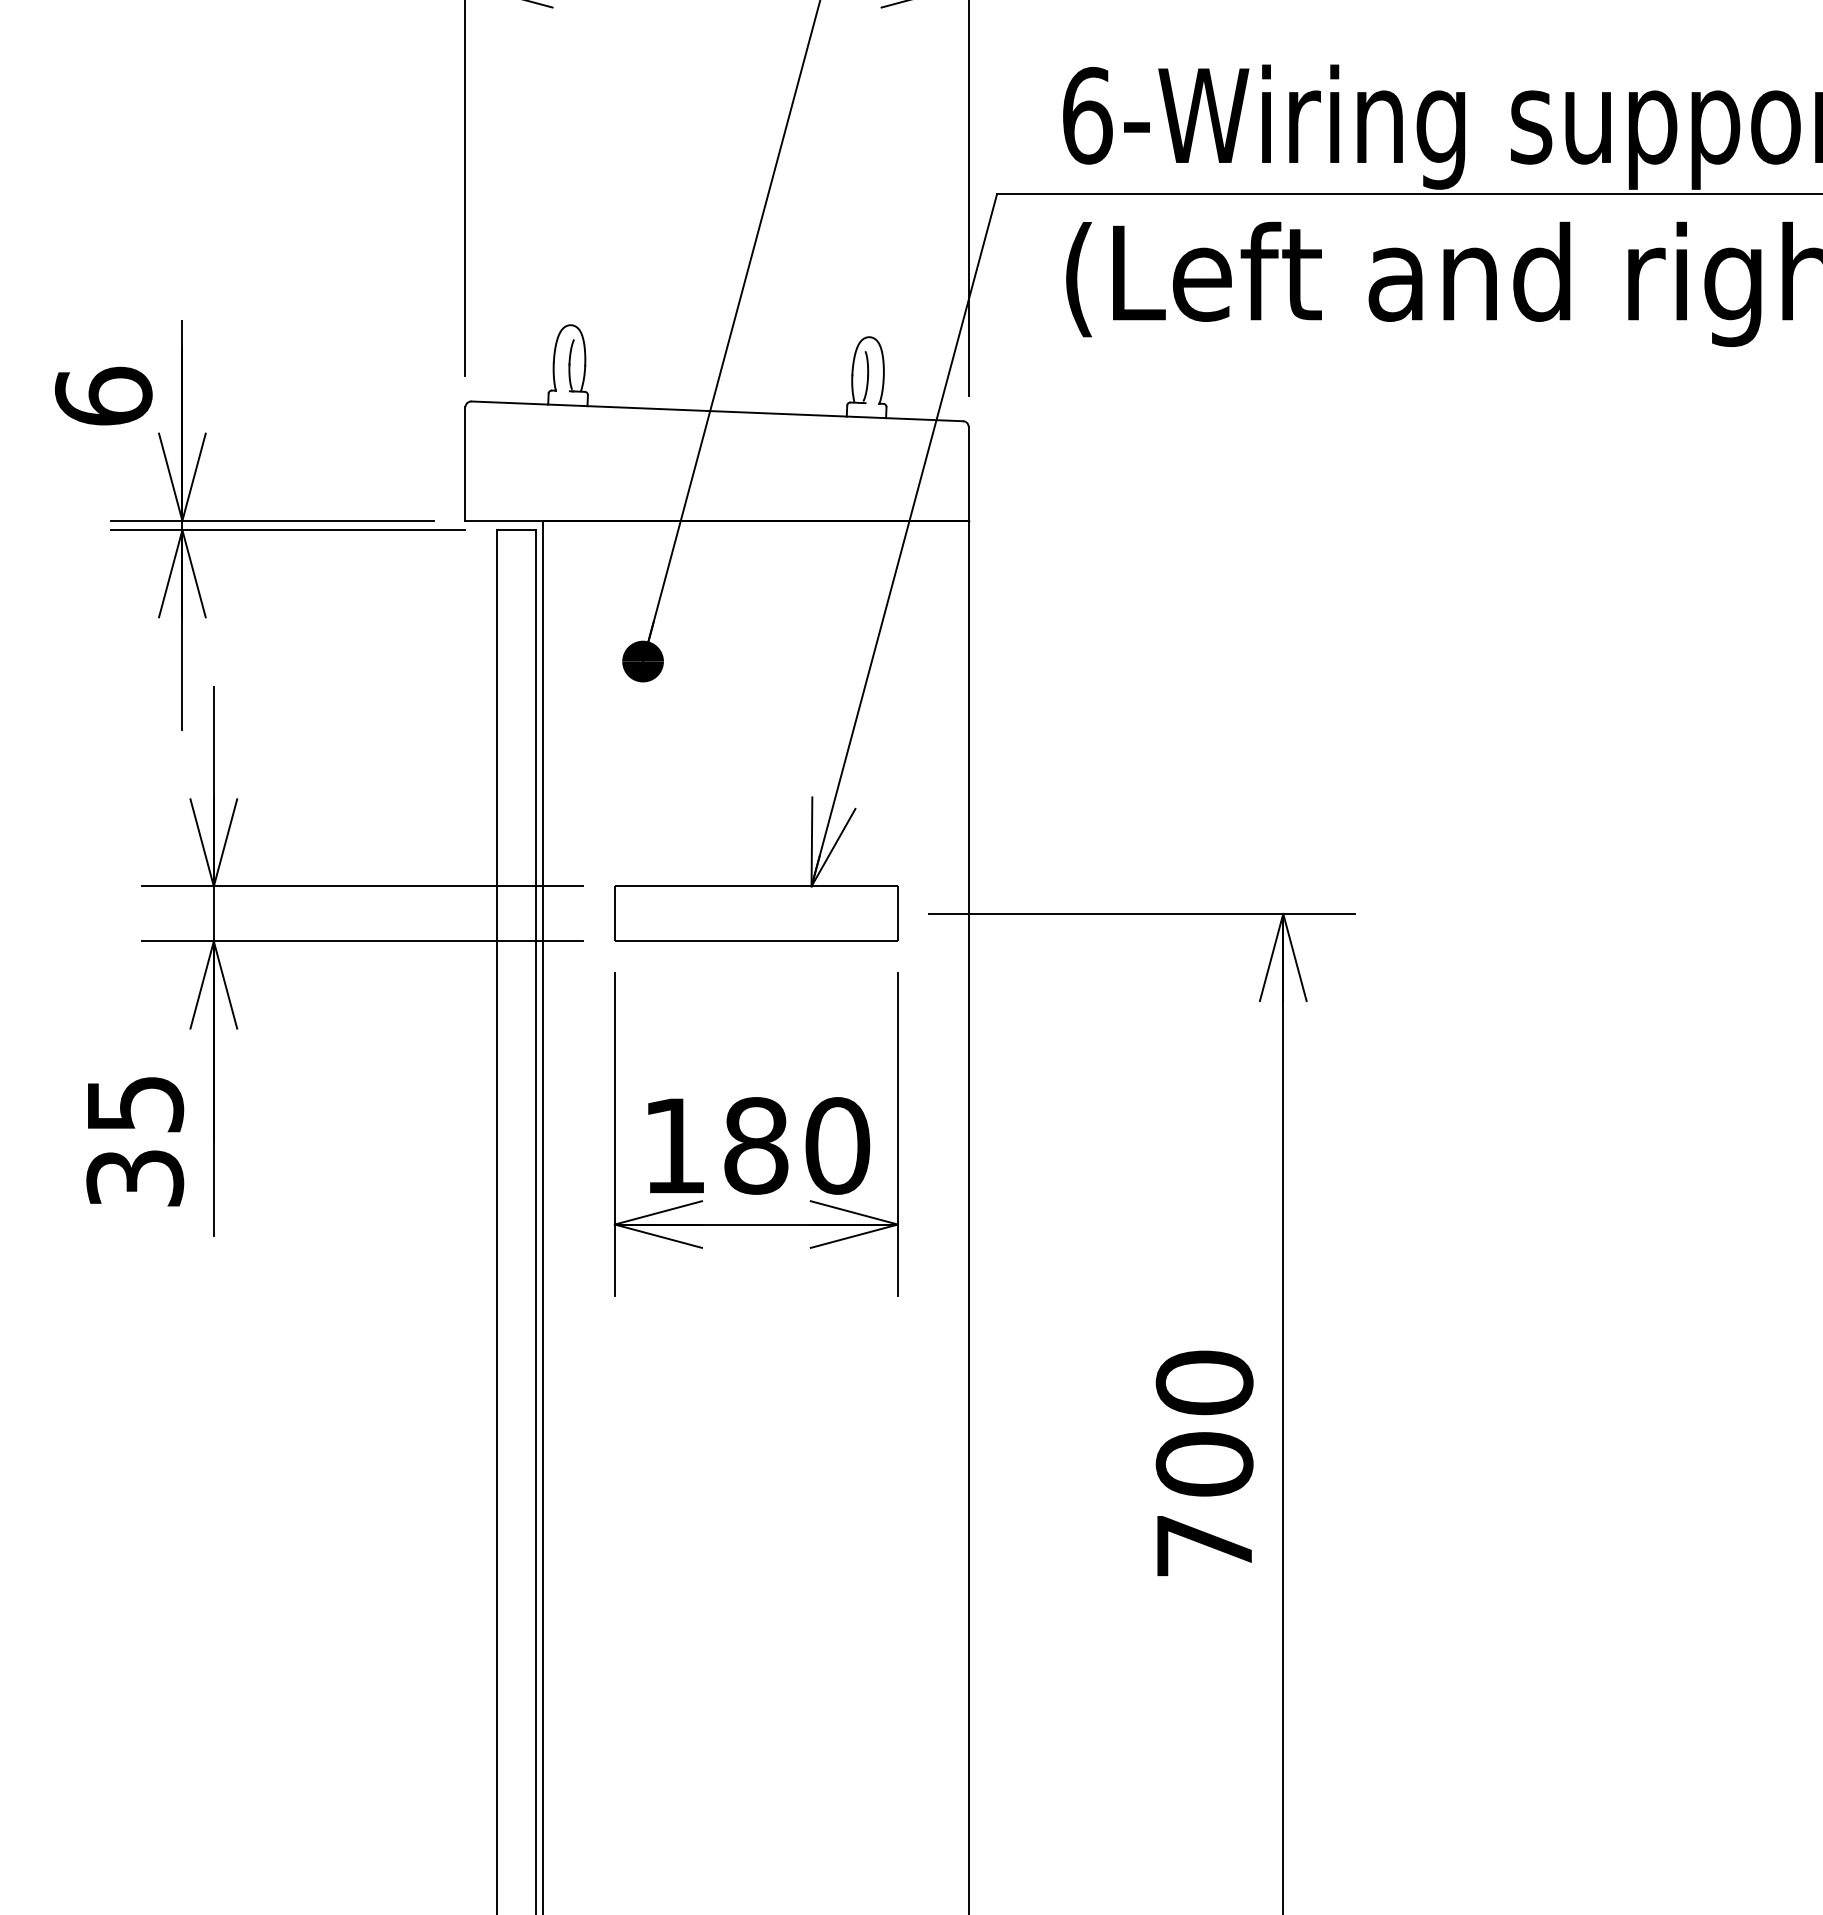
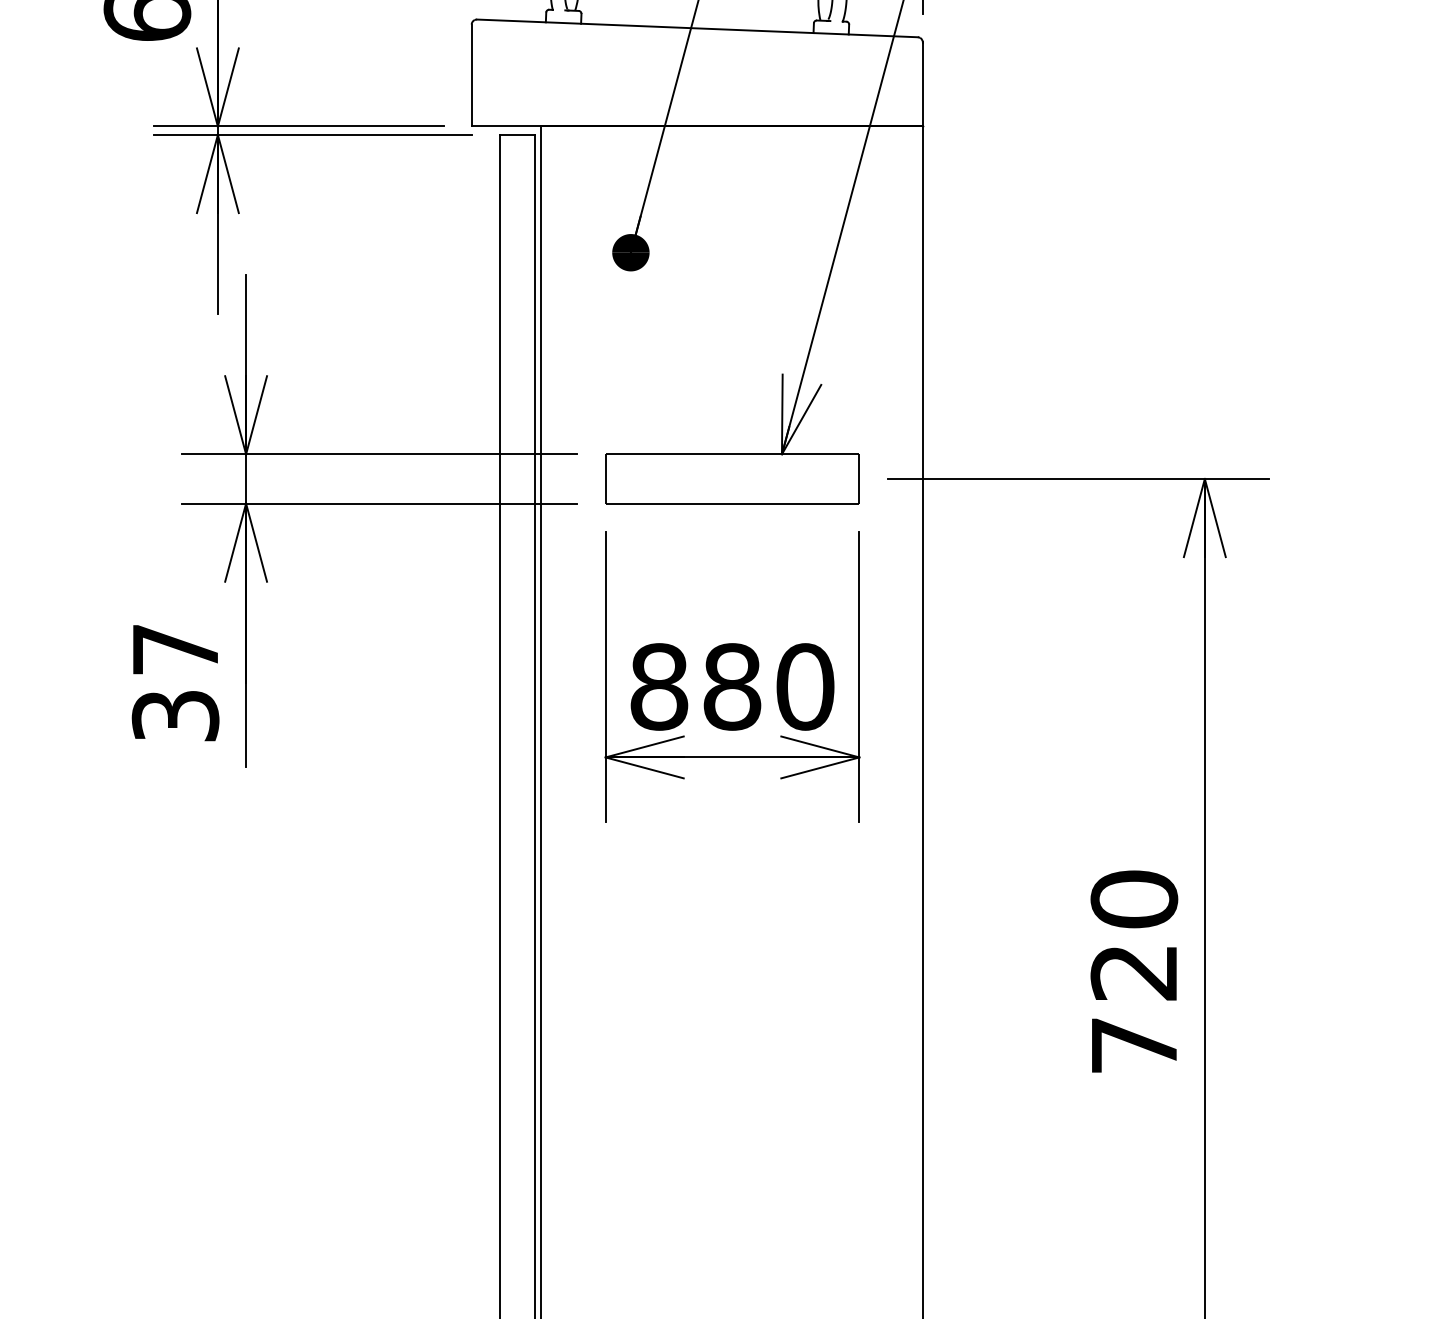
text: (136, 1104) -> (176, 649), 35 -> 37
text: (674, 1145) -> (659, 686), 180 -> 880
text: (1204, 1464) -> (1134, 972), 700 -> 720

